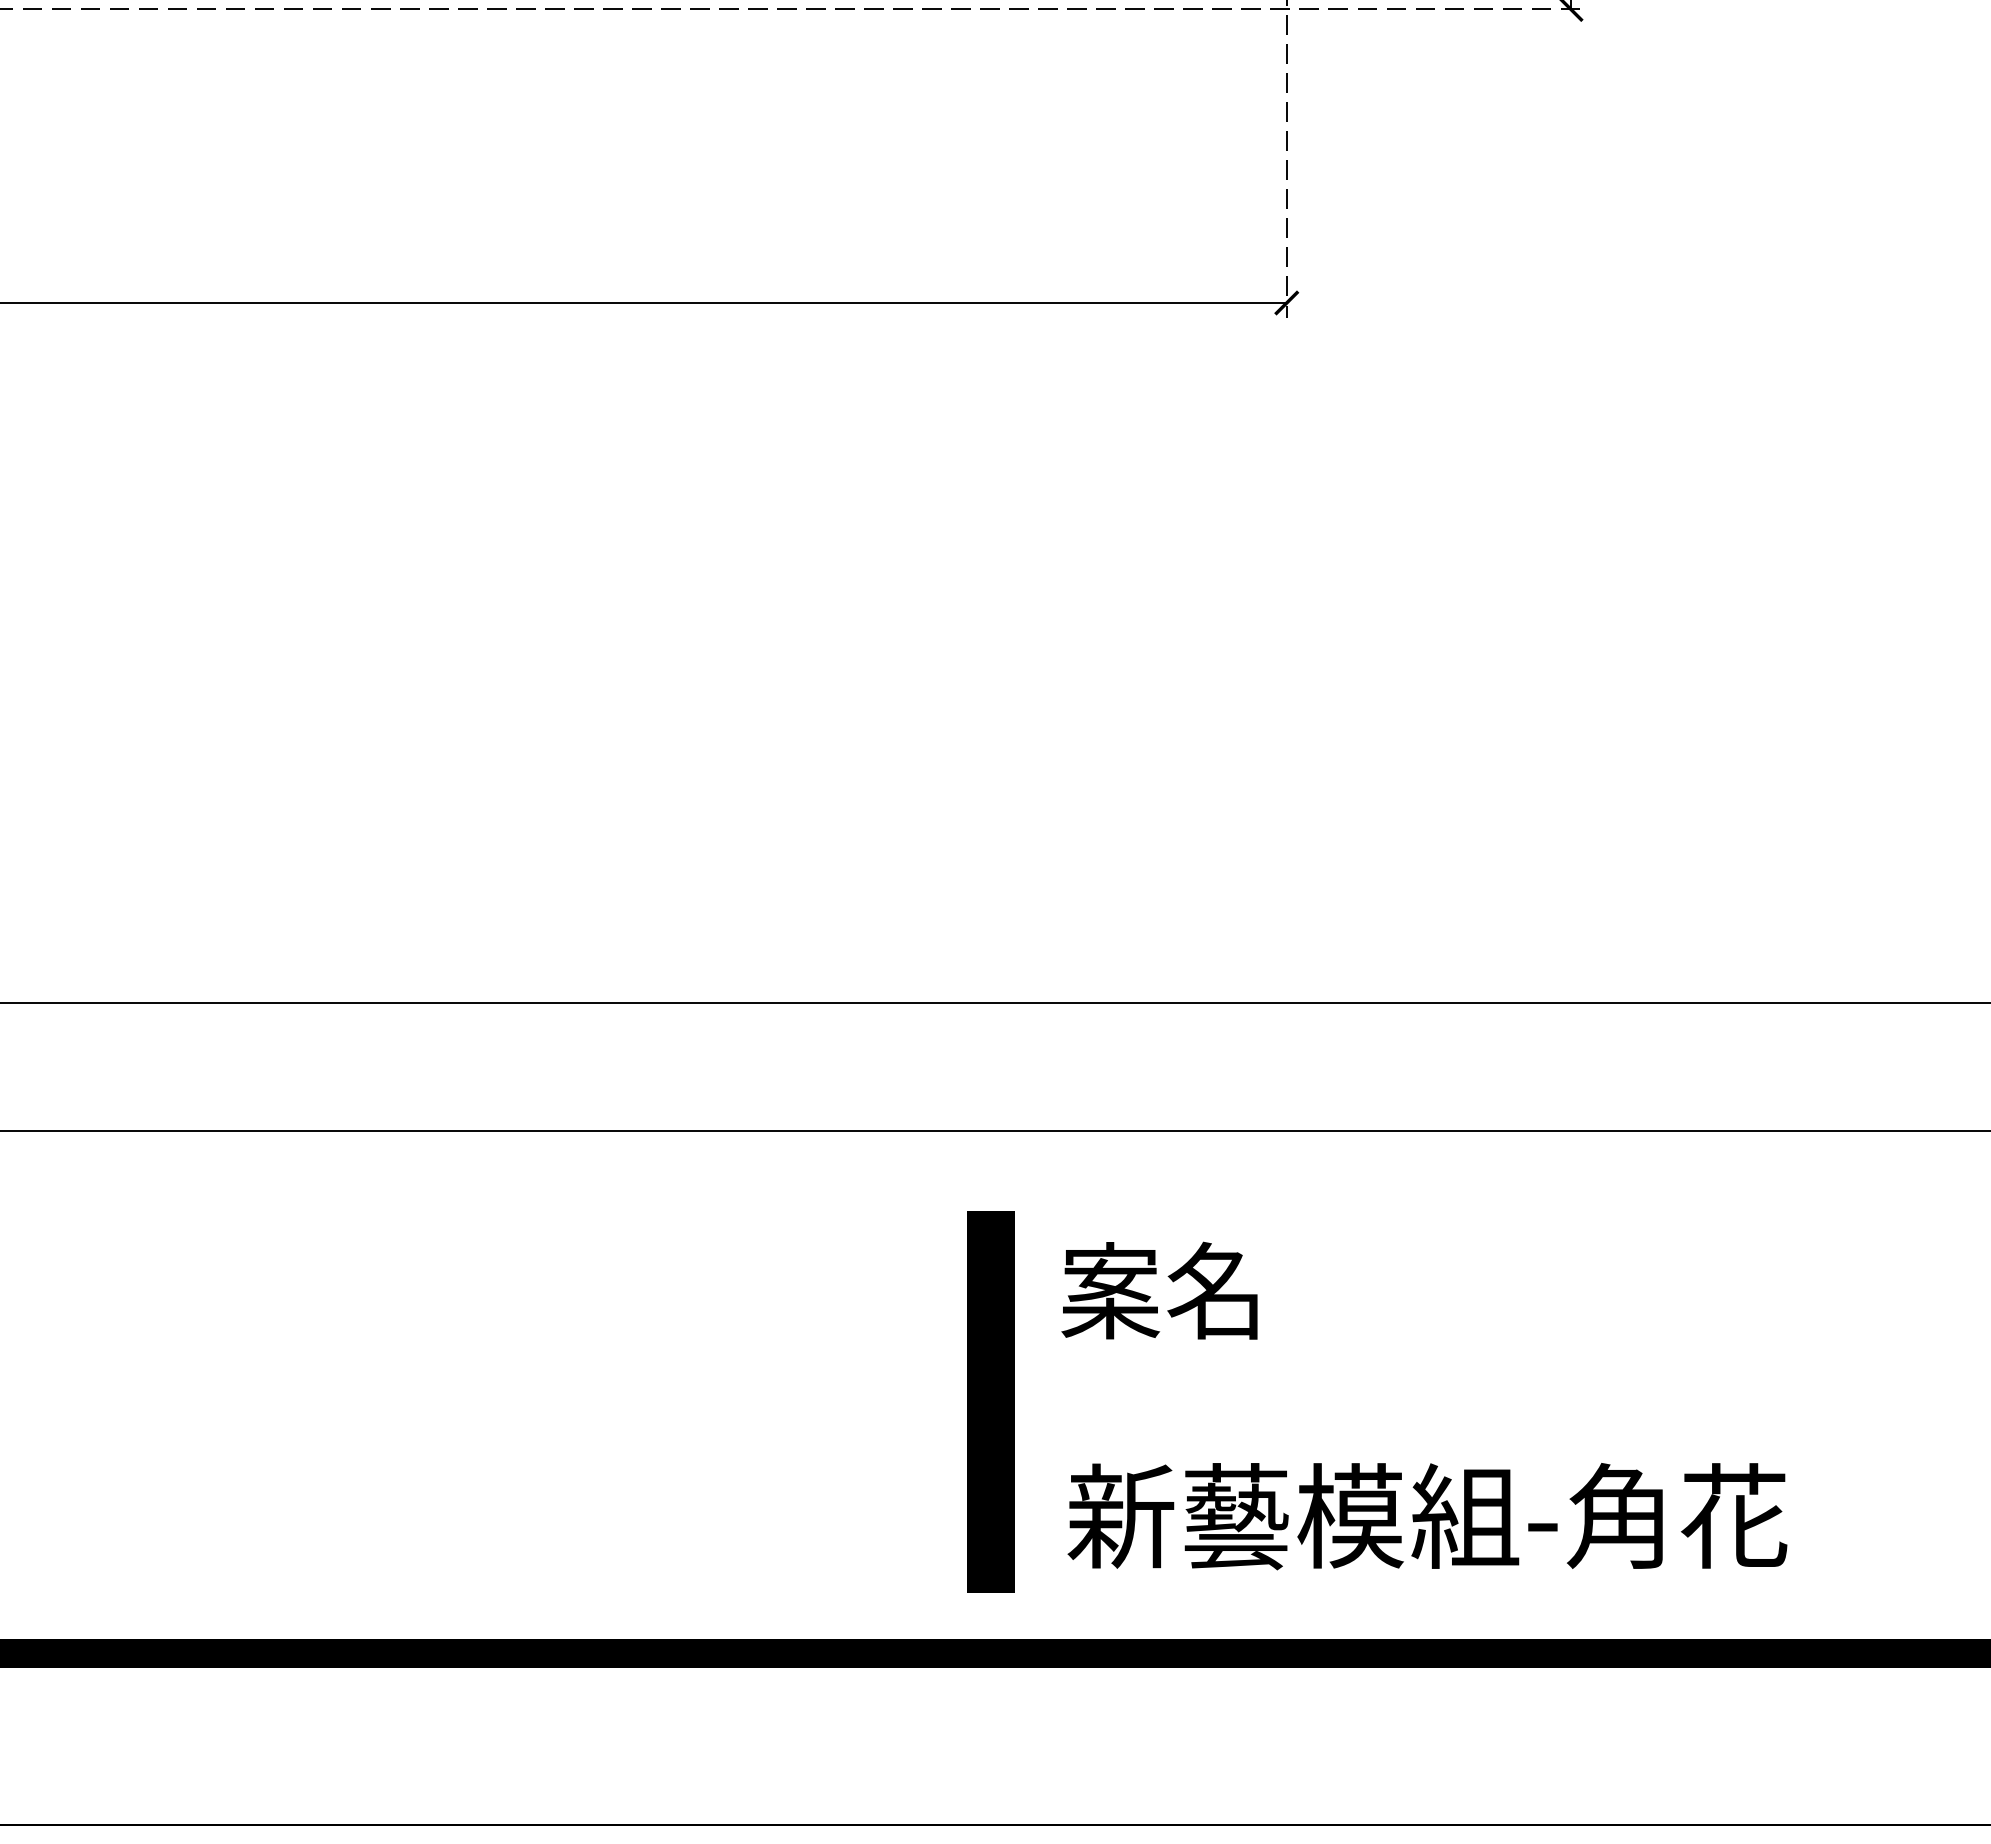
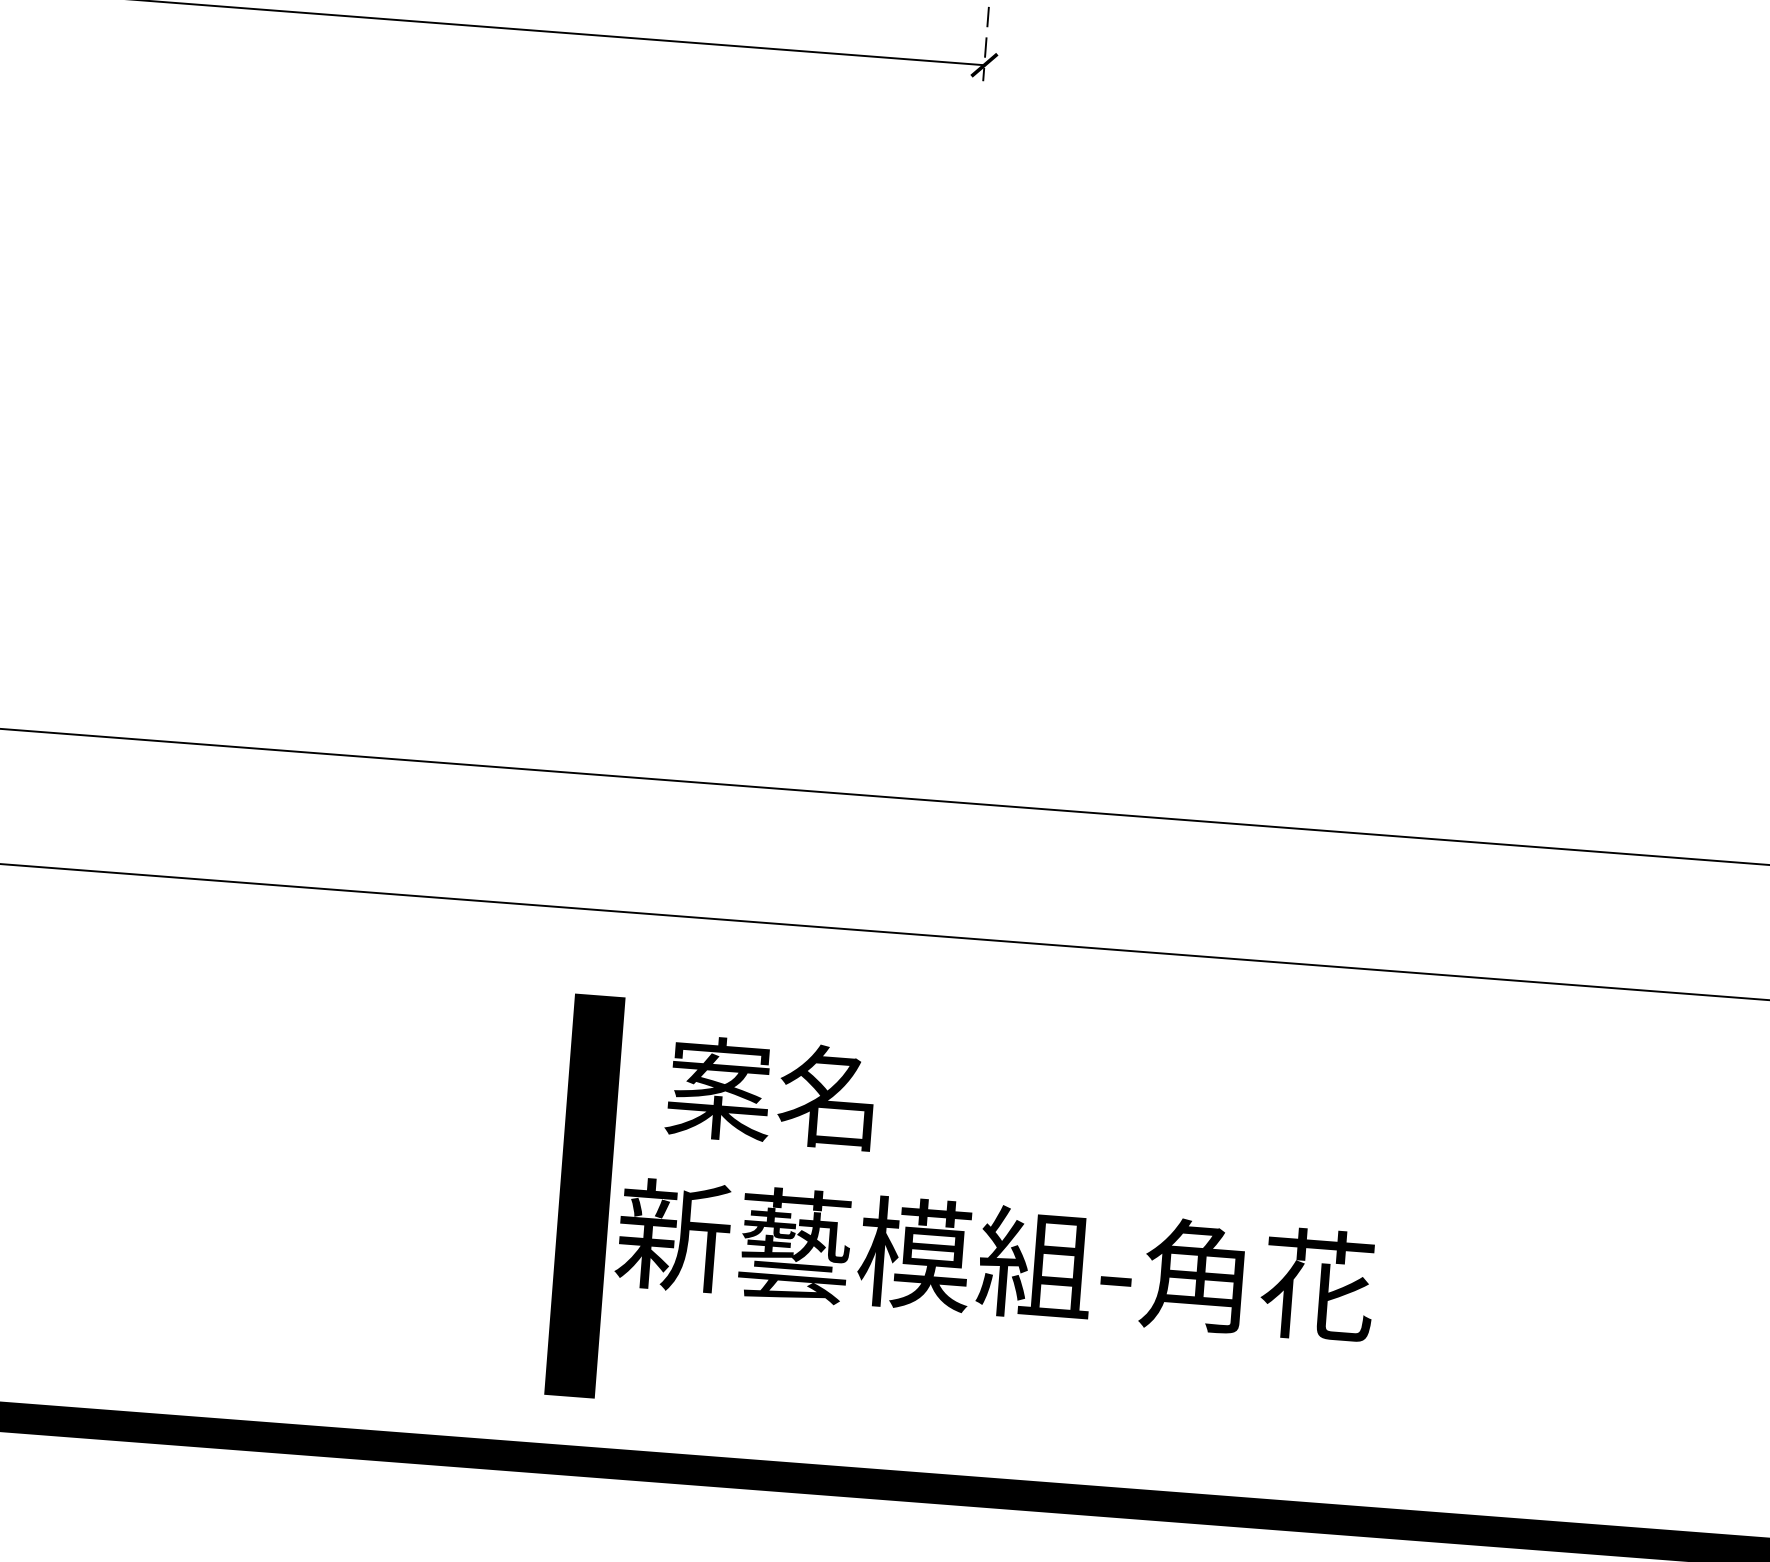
text: (1427, 1516) -> (995, 1260), moved

